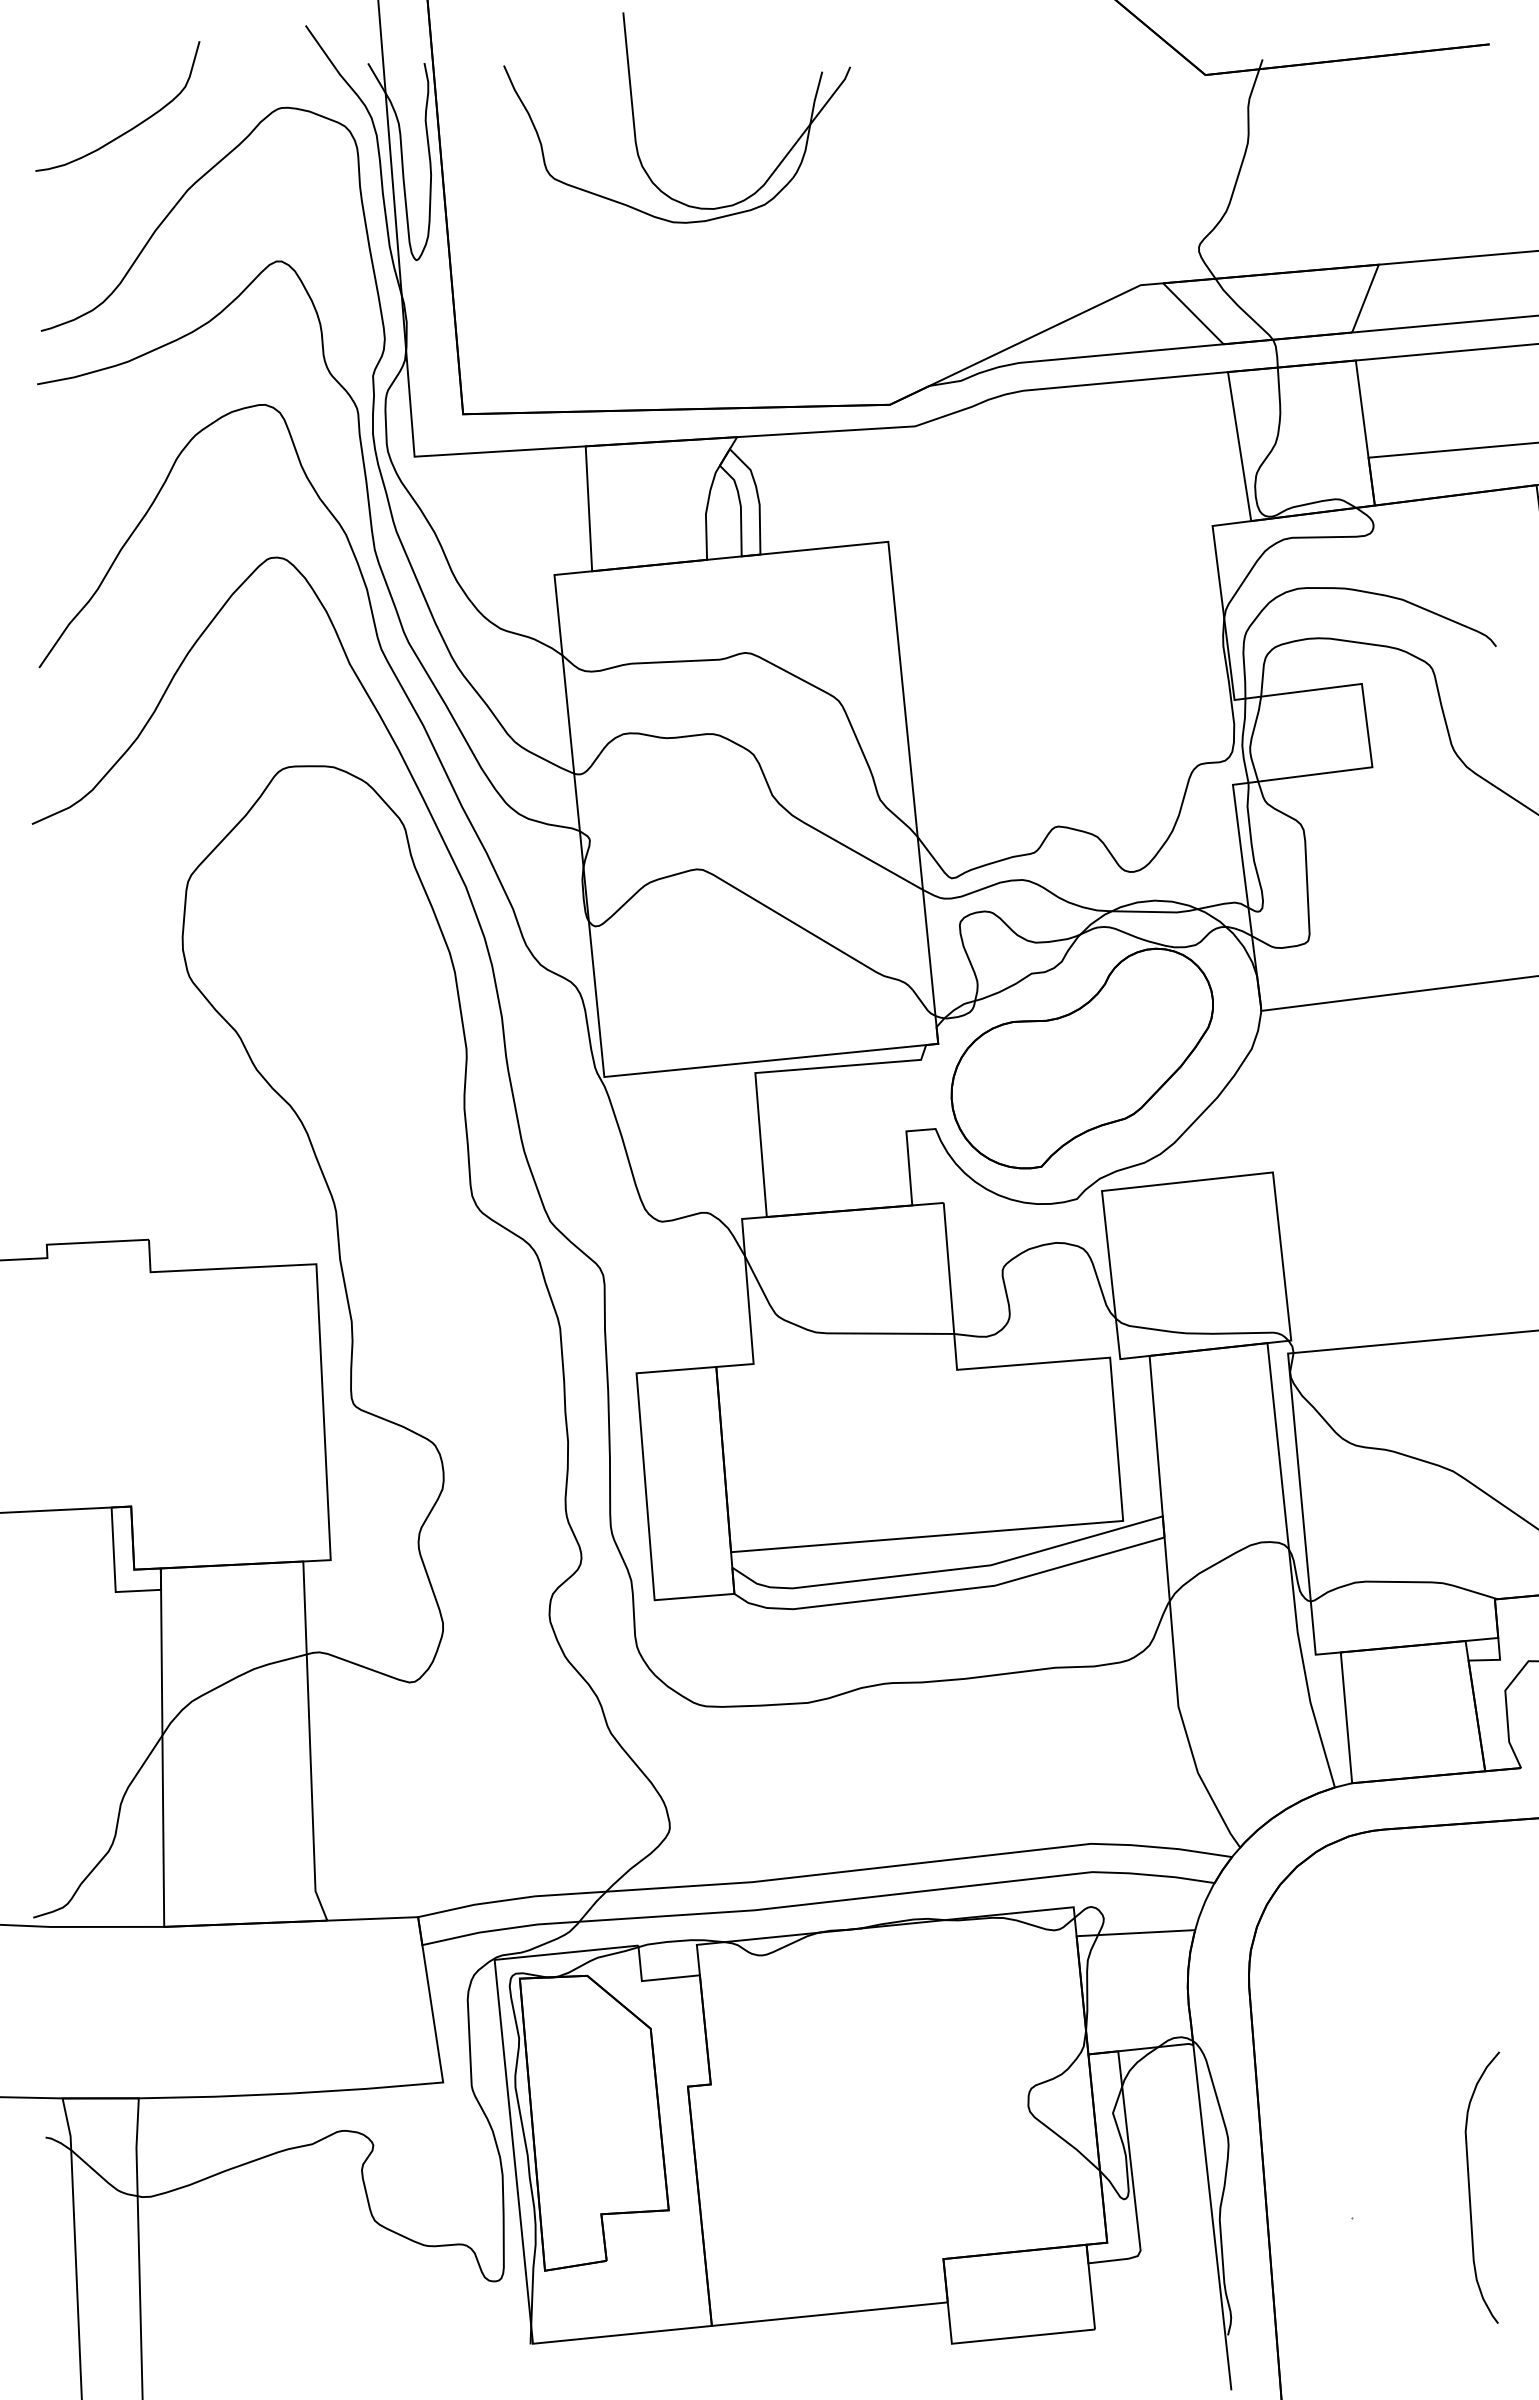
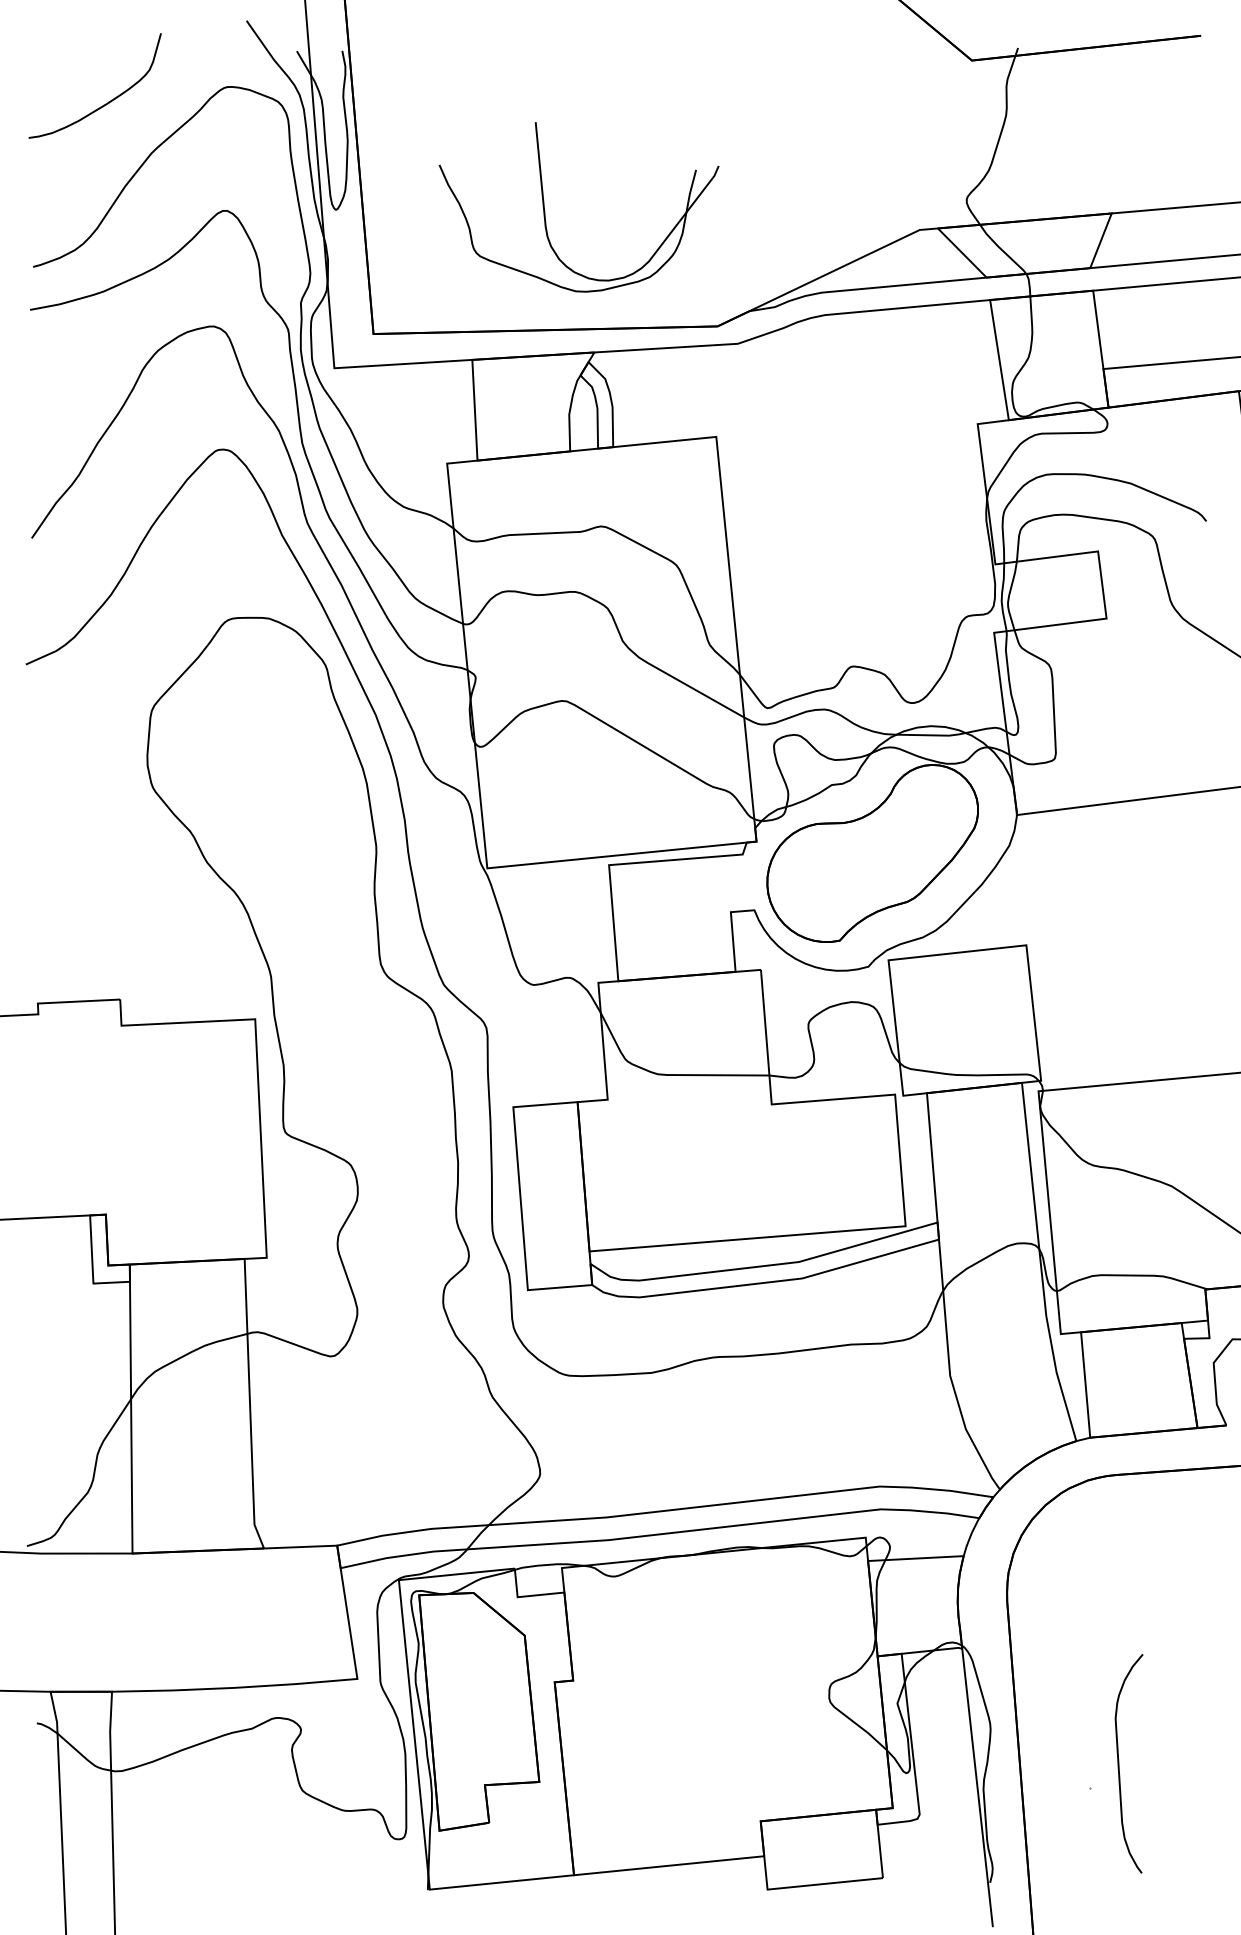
part: (635, 126) -> (545, 214), moved
curve: (1470, 2188) -> (1119, 1764), moved

